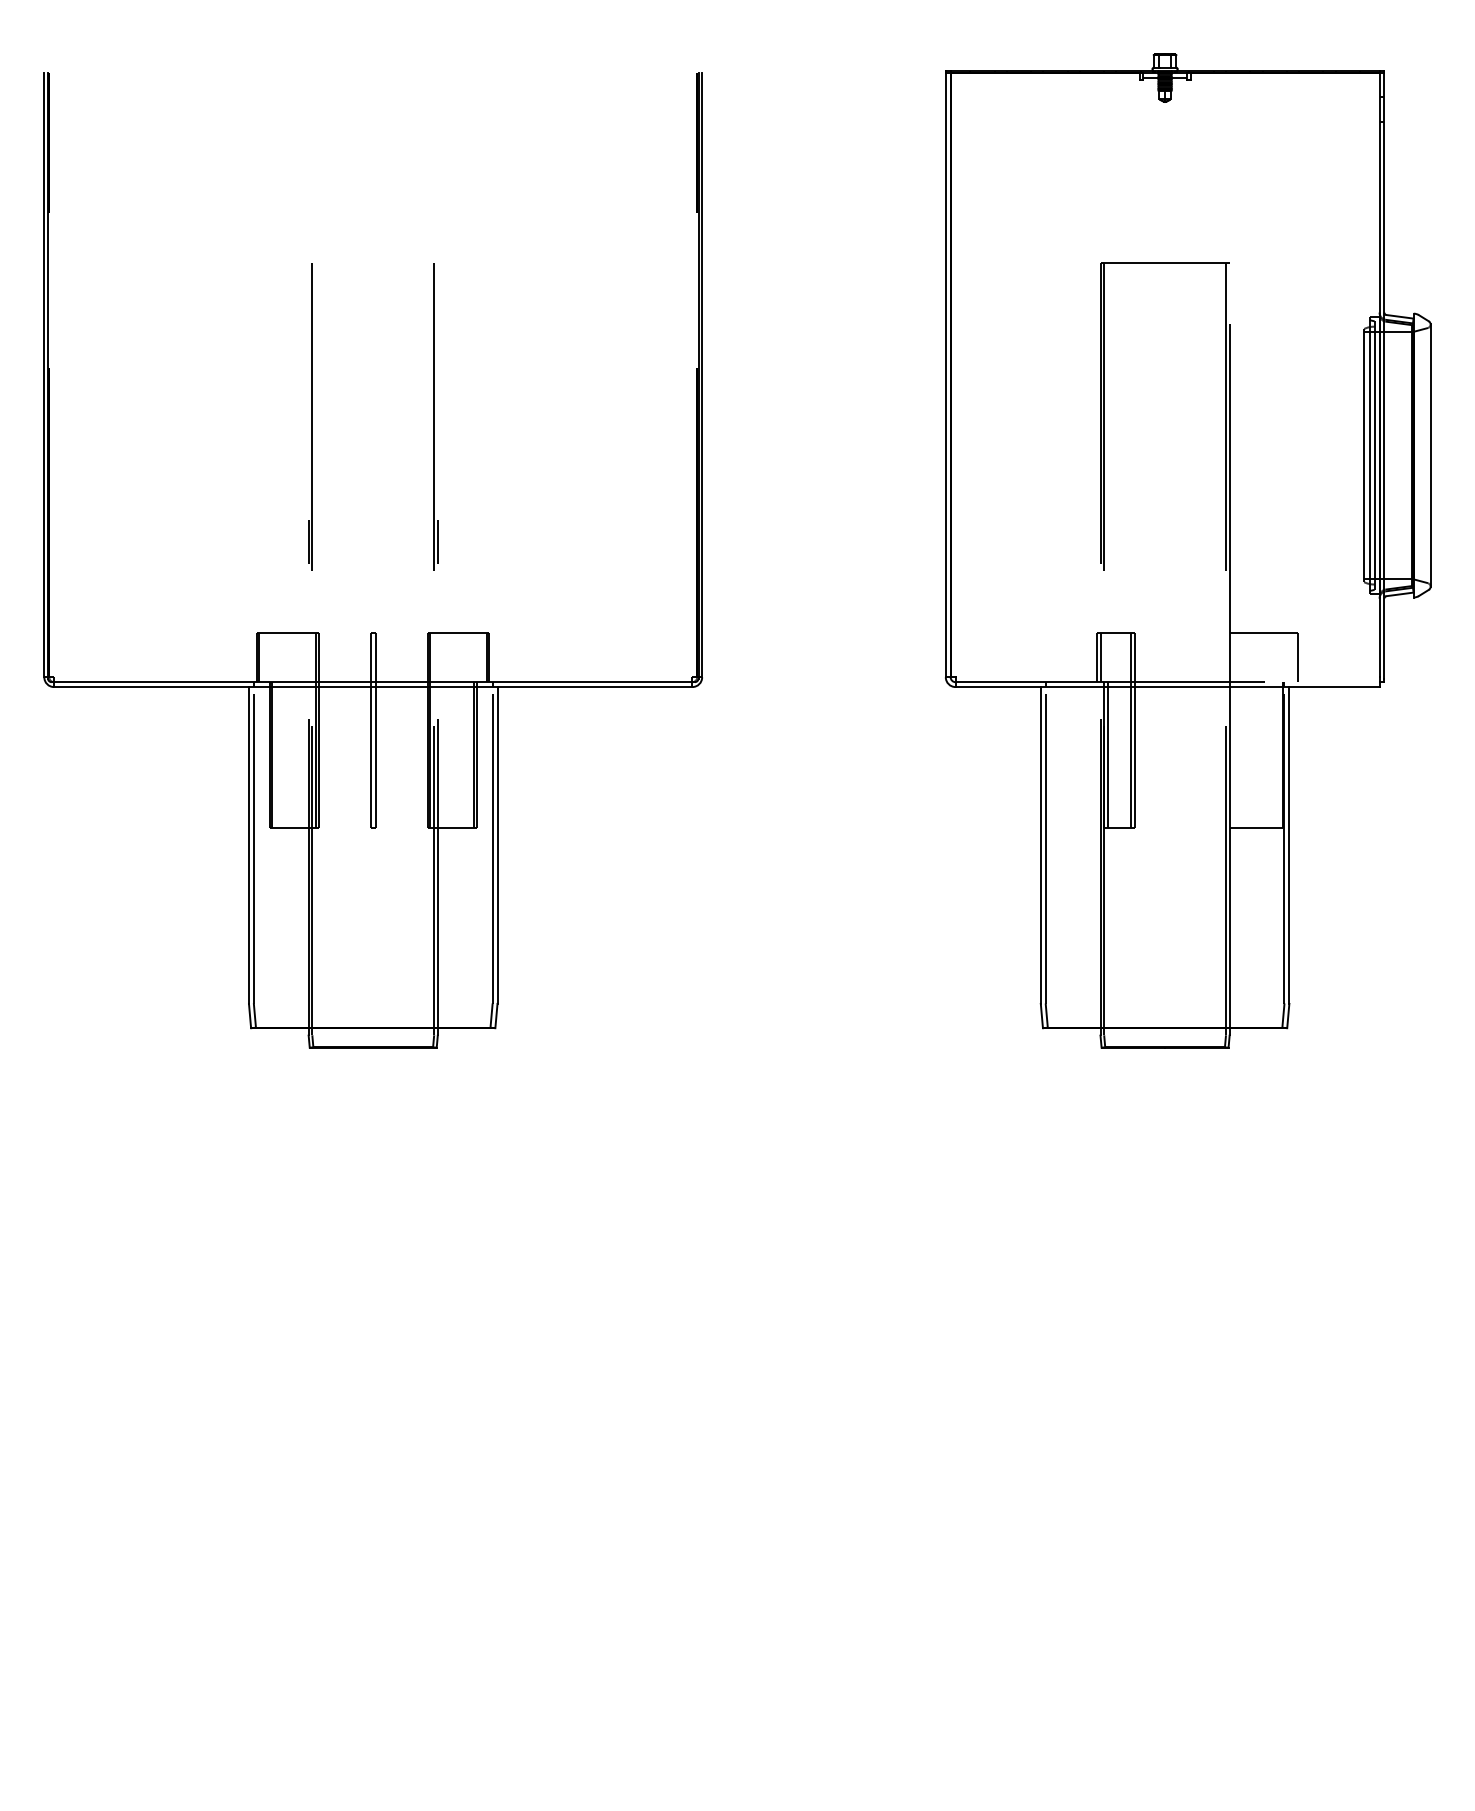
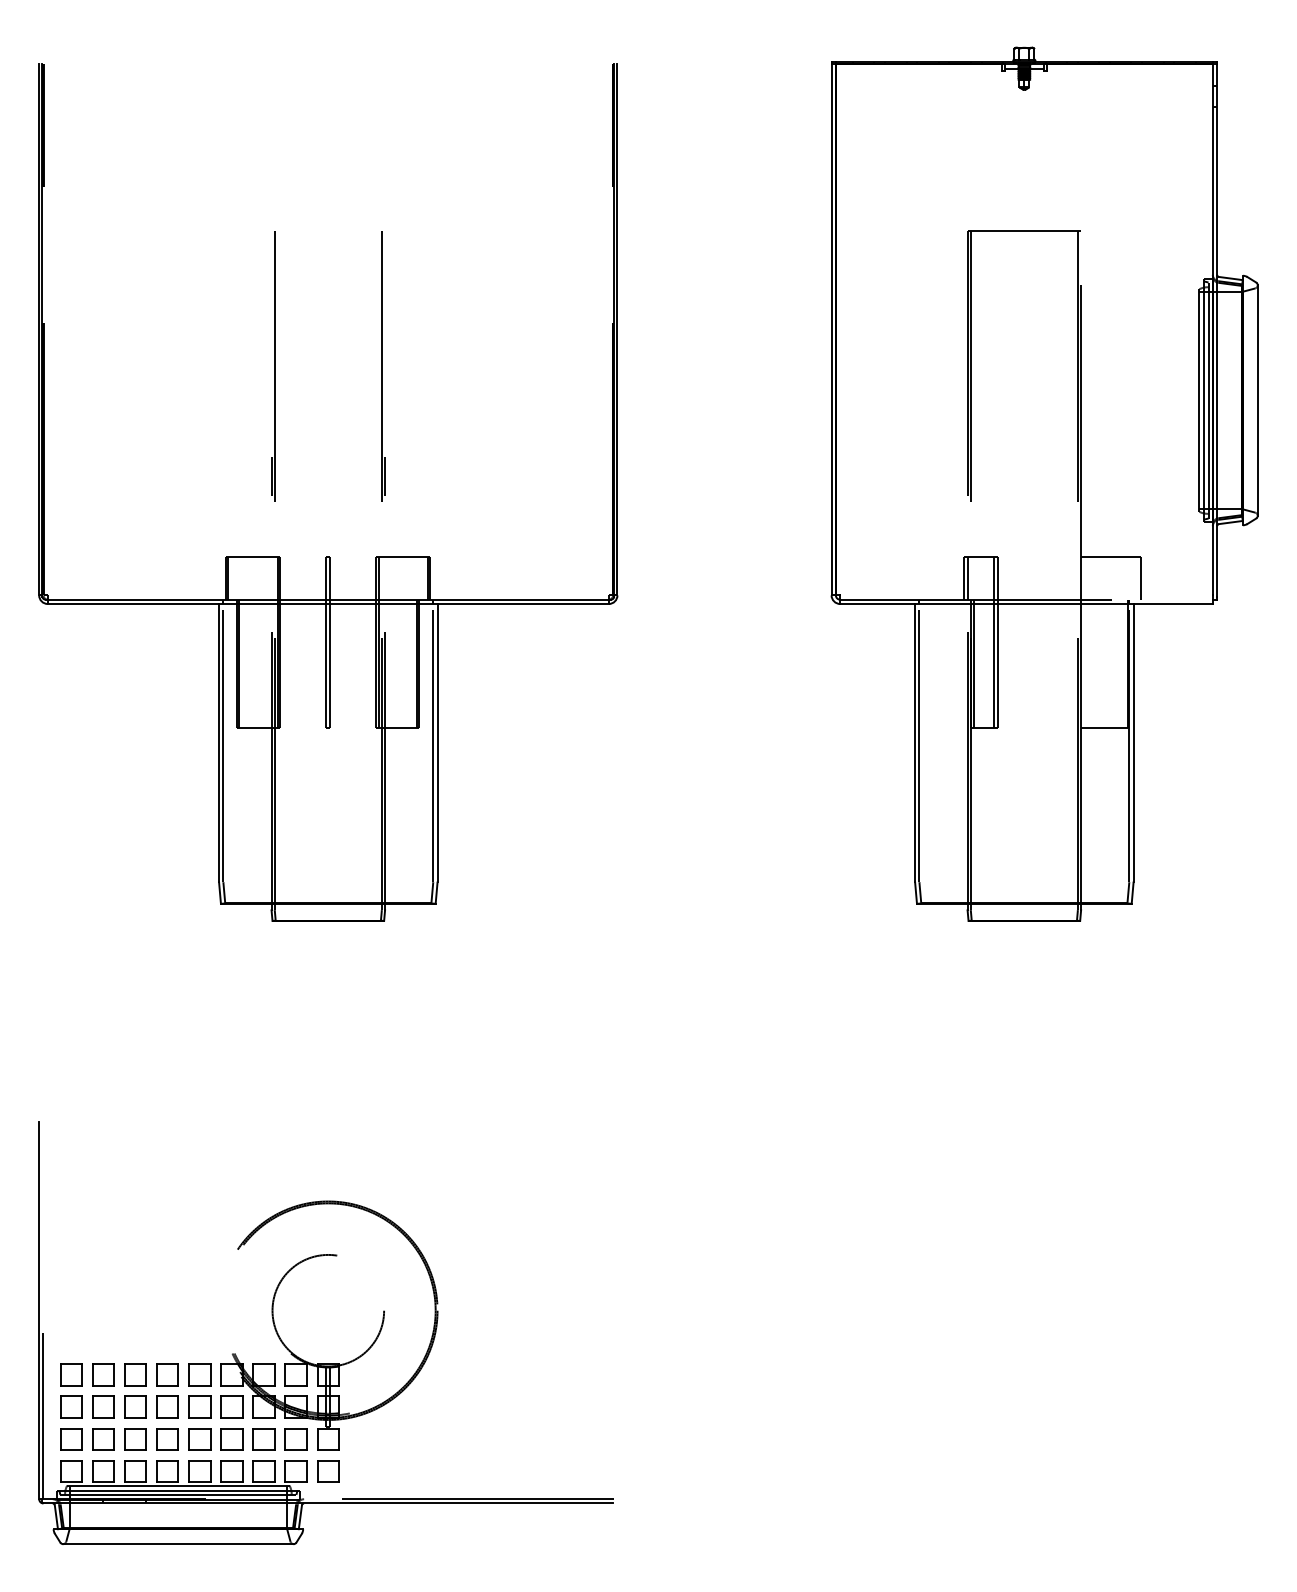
part: (370, 1551) -> (325, 1363), added

